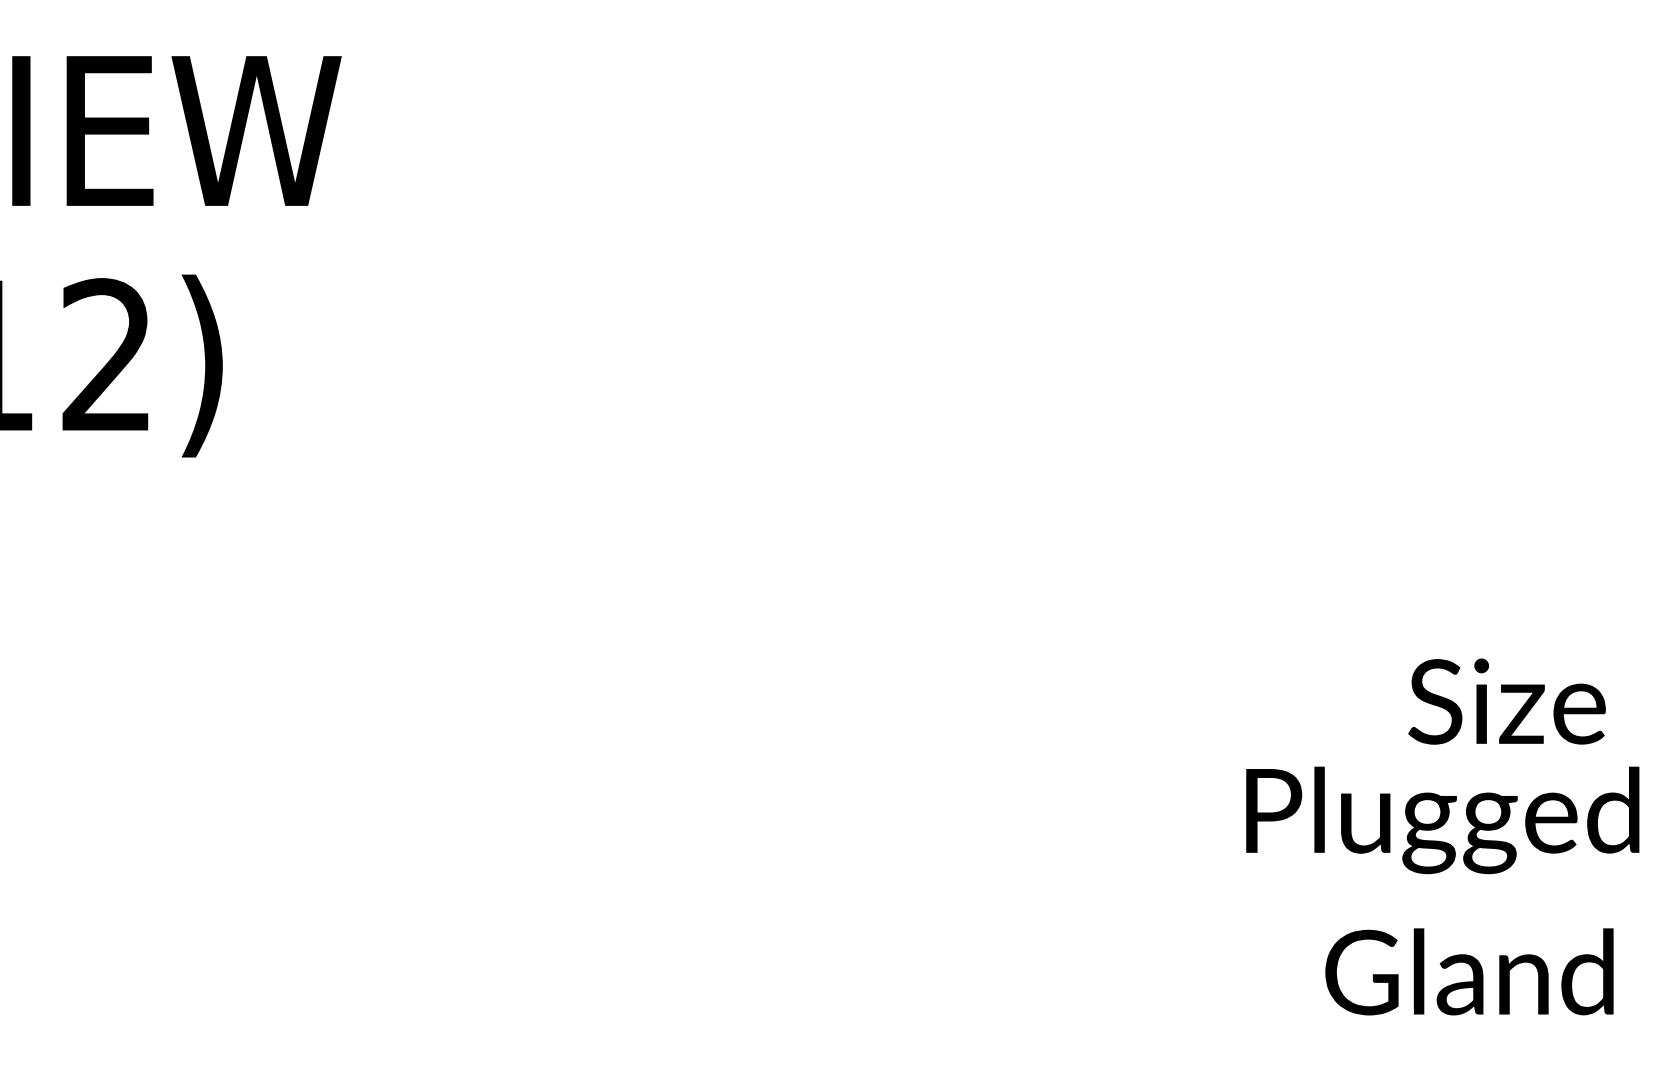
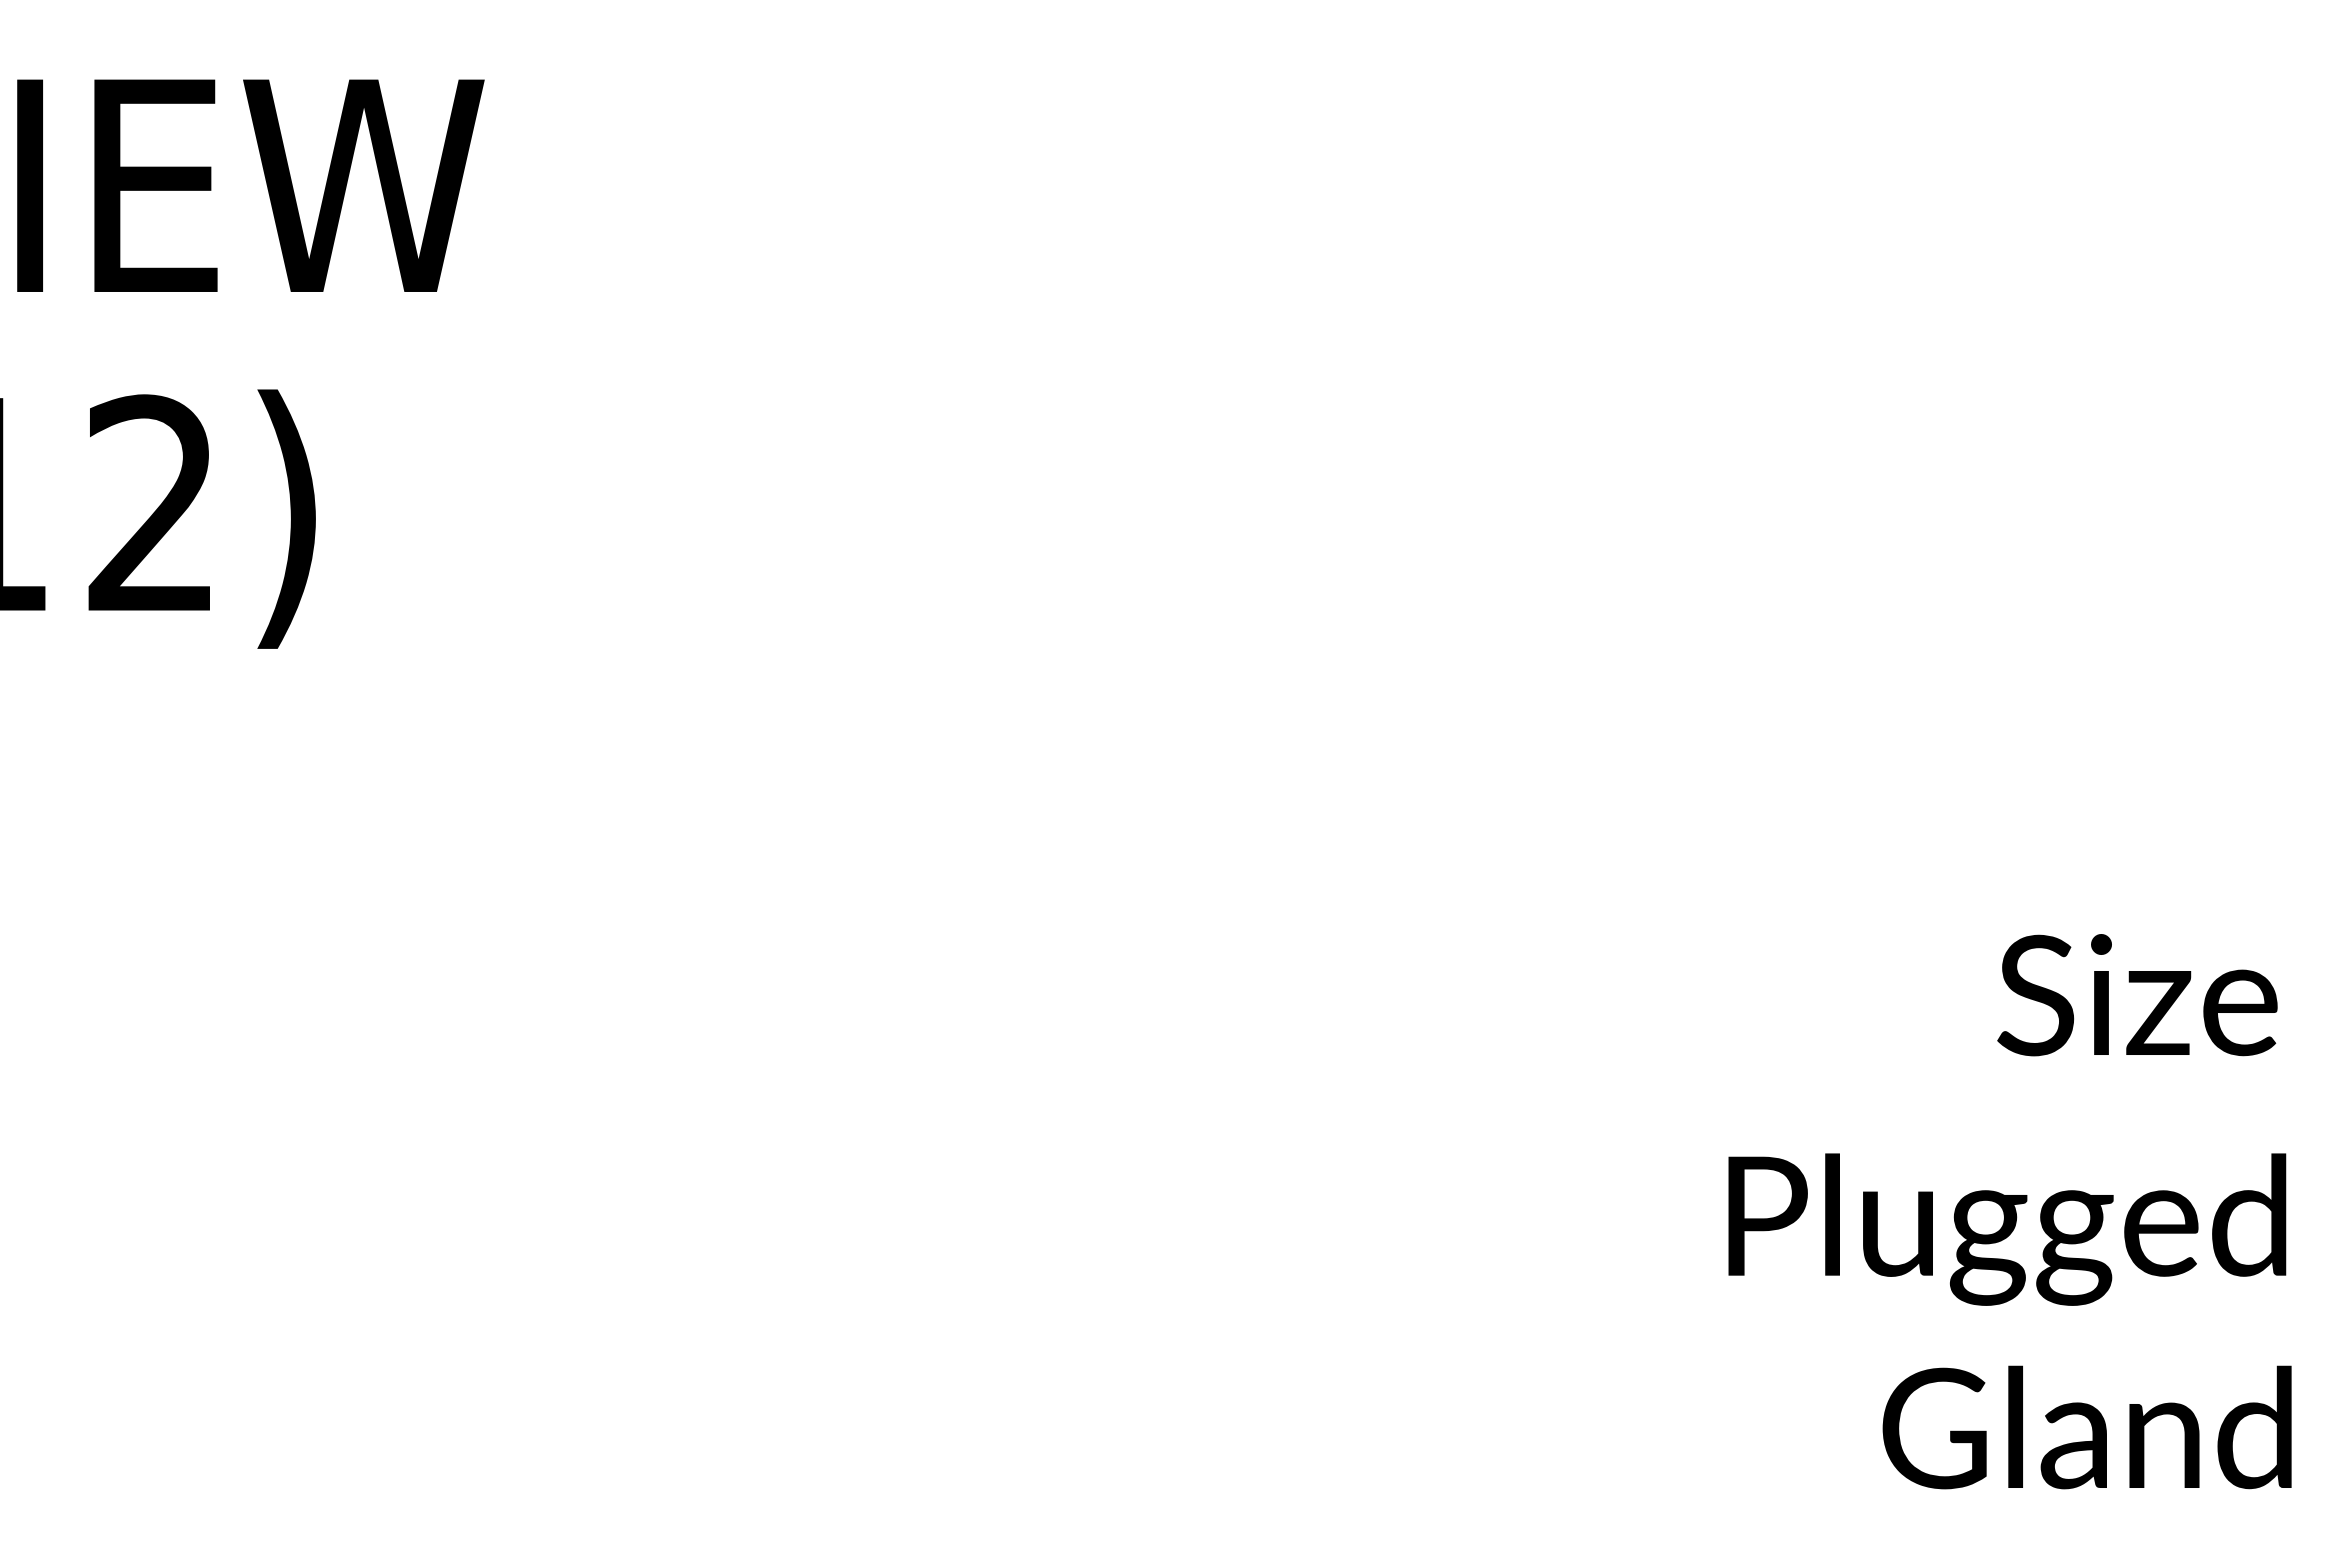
text: (1442, 820) -> (2007, 1229), moved
text: (1468, 971) -> (2086, 1427), moved

